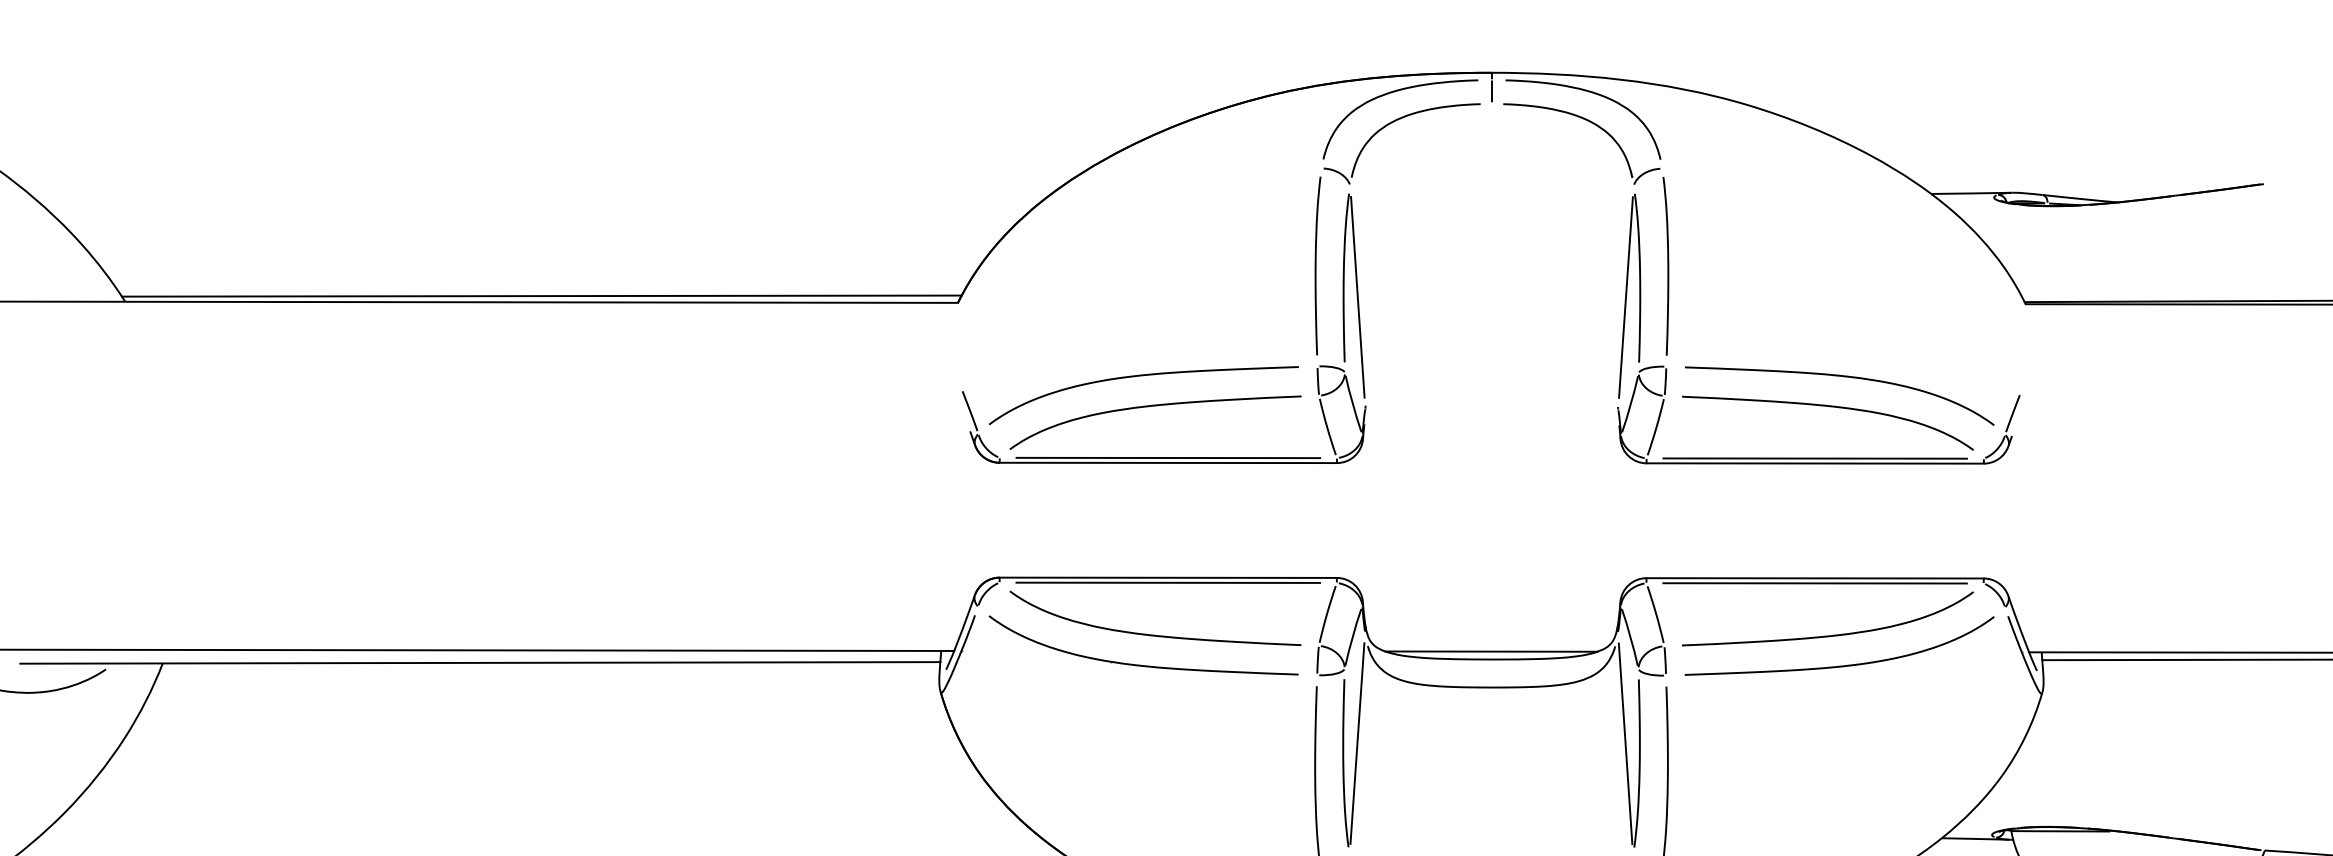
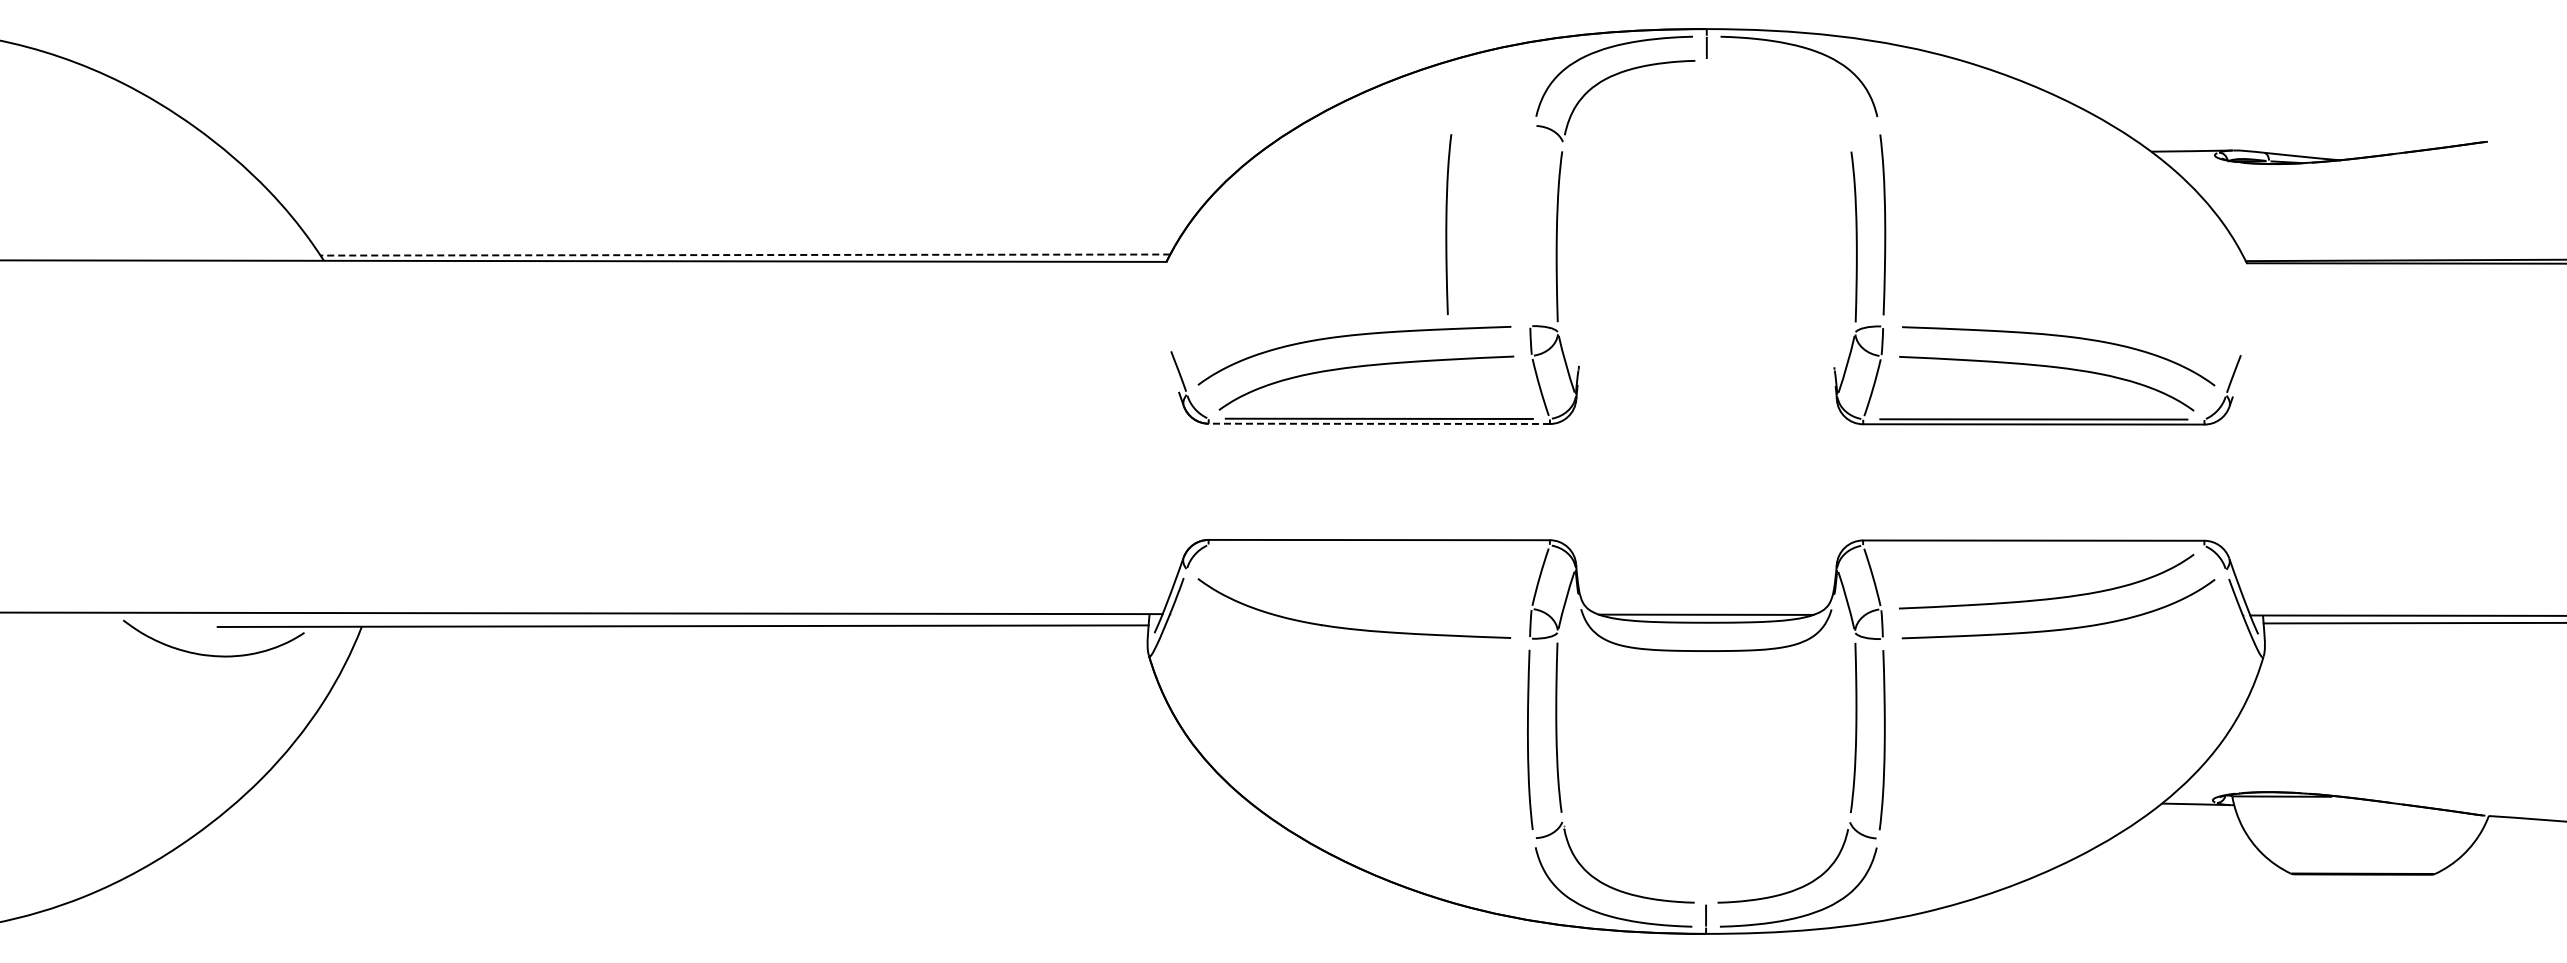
part: (1591, 123) -> (1807, 80), removed
curve: (1316, 265) -> (1447, 224), moved
line: (541, 296) -> (745, 255), solid -> dashed
line: (1357, 296) -> (1570, 255), removed
line: (1626, 297) -> (1842, 256), removed
line: (1168, 462) -> (1379, 423), solid -> dashed
line: (1167, 583) -> (1378, 545), removed
line: (1814, 583) -> (2033, 545), removed
curve: (1154, 634) -> (1365, 597), removed
line: (1357, 743) -> (1570, 707), removed
line: (1625, 743) -> (1841, 707), removed

